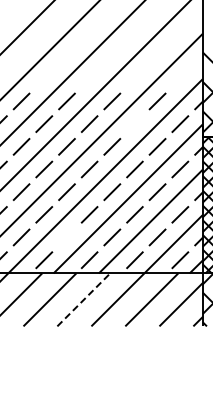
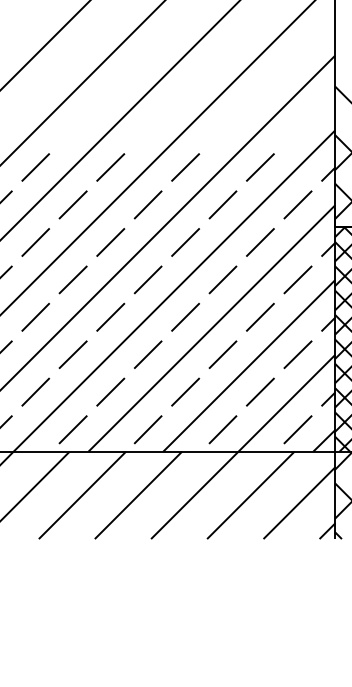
line: (134, 123) -> (222, 203), added
line: (66, 237) -> (109, 392), added
line: (84, 299) -> (139, 494), dashed -> solid

